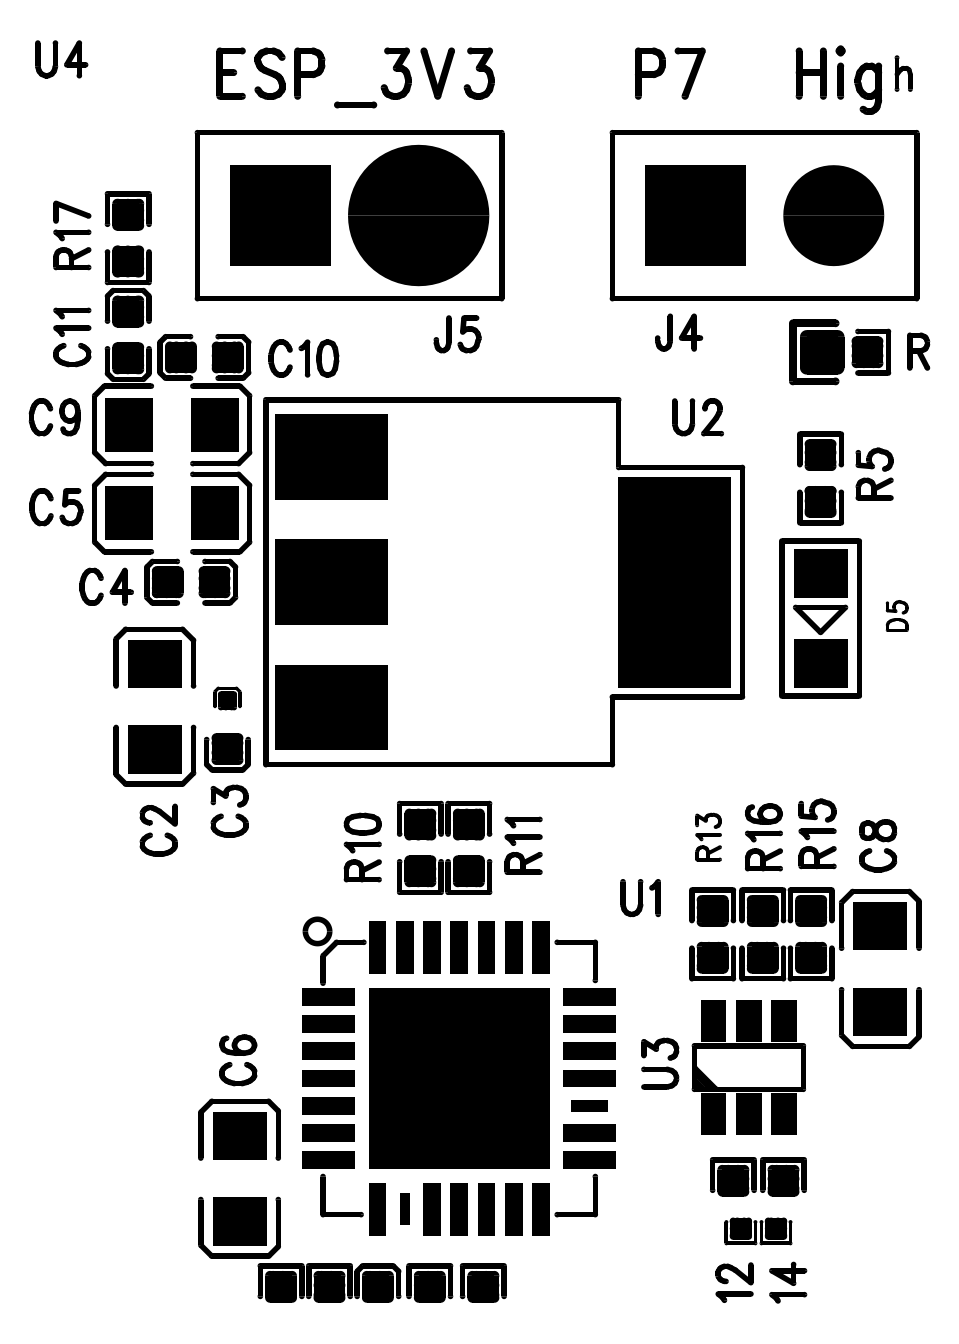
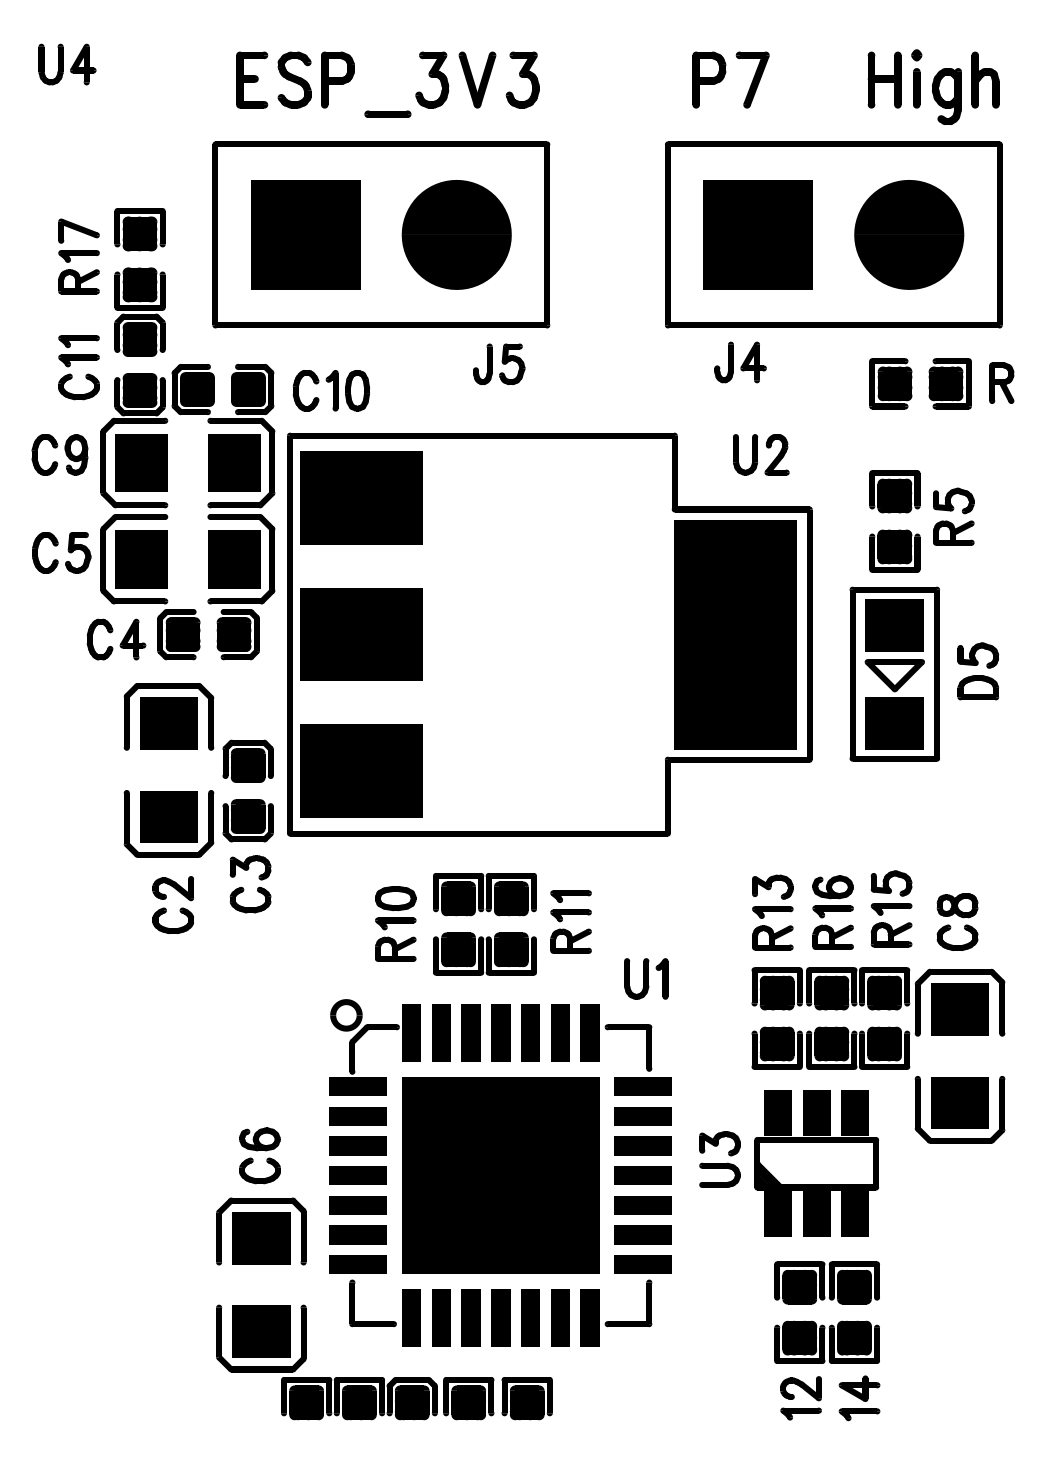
part: (903, 73) -> (985, 79), size x1.43
part: (418, 215) -> (456, 234), size x0.71
part: (816, 351) -> (890, 383), size x0.71
part: (897, 615) -> (978, 670), size x1.67
part: (227, 698) -> (248, 761), size x1.67
part: (708, 836) -> (772, 911), size x1.43
part: (640, 898) -> (646, 979), moved
part: (589, 1105) -> (642, 1205), size x1.43
part: (404, 1209) -> (441, 1318), size x1.67
part: (758, 1231) -> (827, 1342), size x1.43

